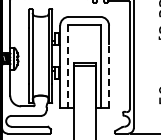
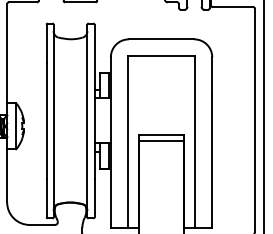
line: (68, 66) -> (127, 142), dashed -> solid
line: (109, 75) -> (213, 160), dashed -> solid

